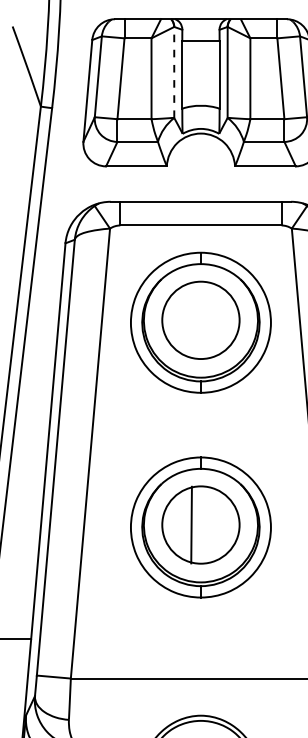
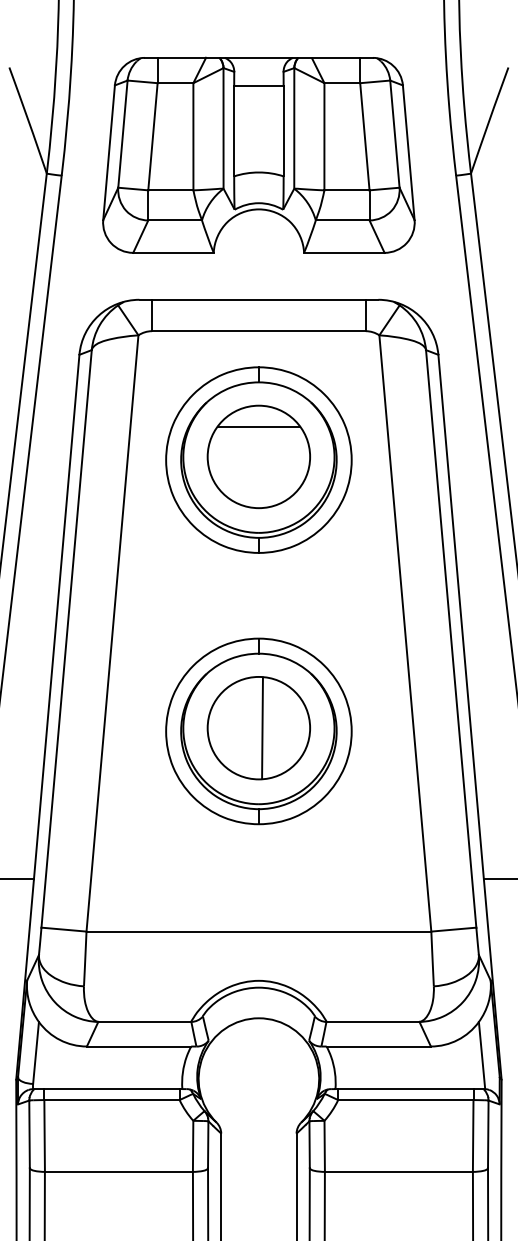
line: (174, 71) -> (223, 127), dashed -> solid
line: (200, 297) -> (258, 426), added
line: (191, 525) -> (262, 728), moved

